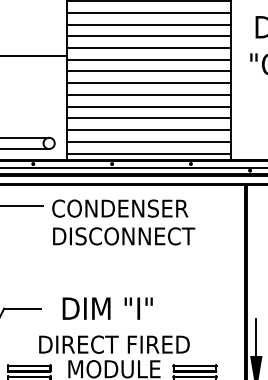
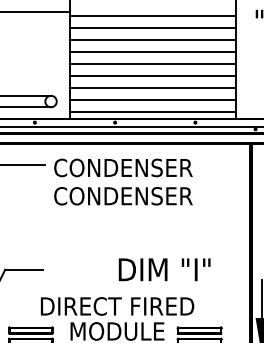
line: (148, 48) -> (152, 4), removed
text: (123, 236) -> (126, 196), DISCONNECT -> CONDENSER
text: (107, 308) -> (164, 269), moved

